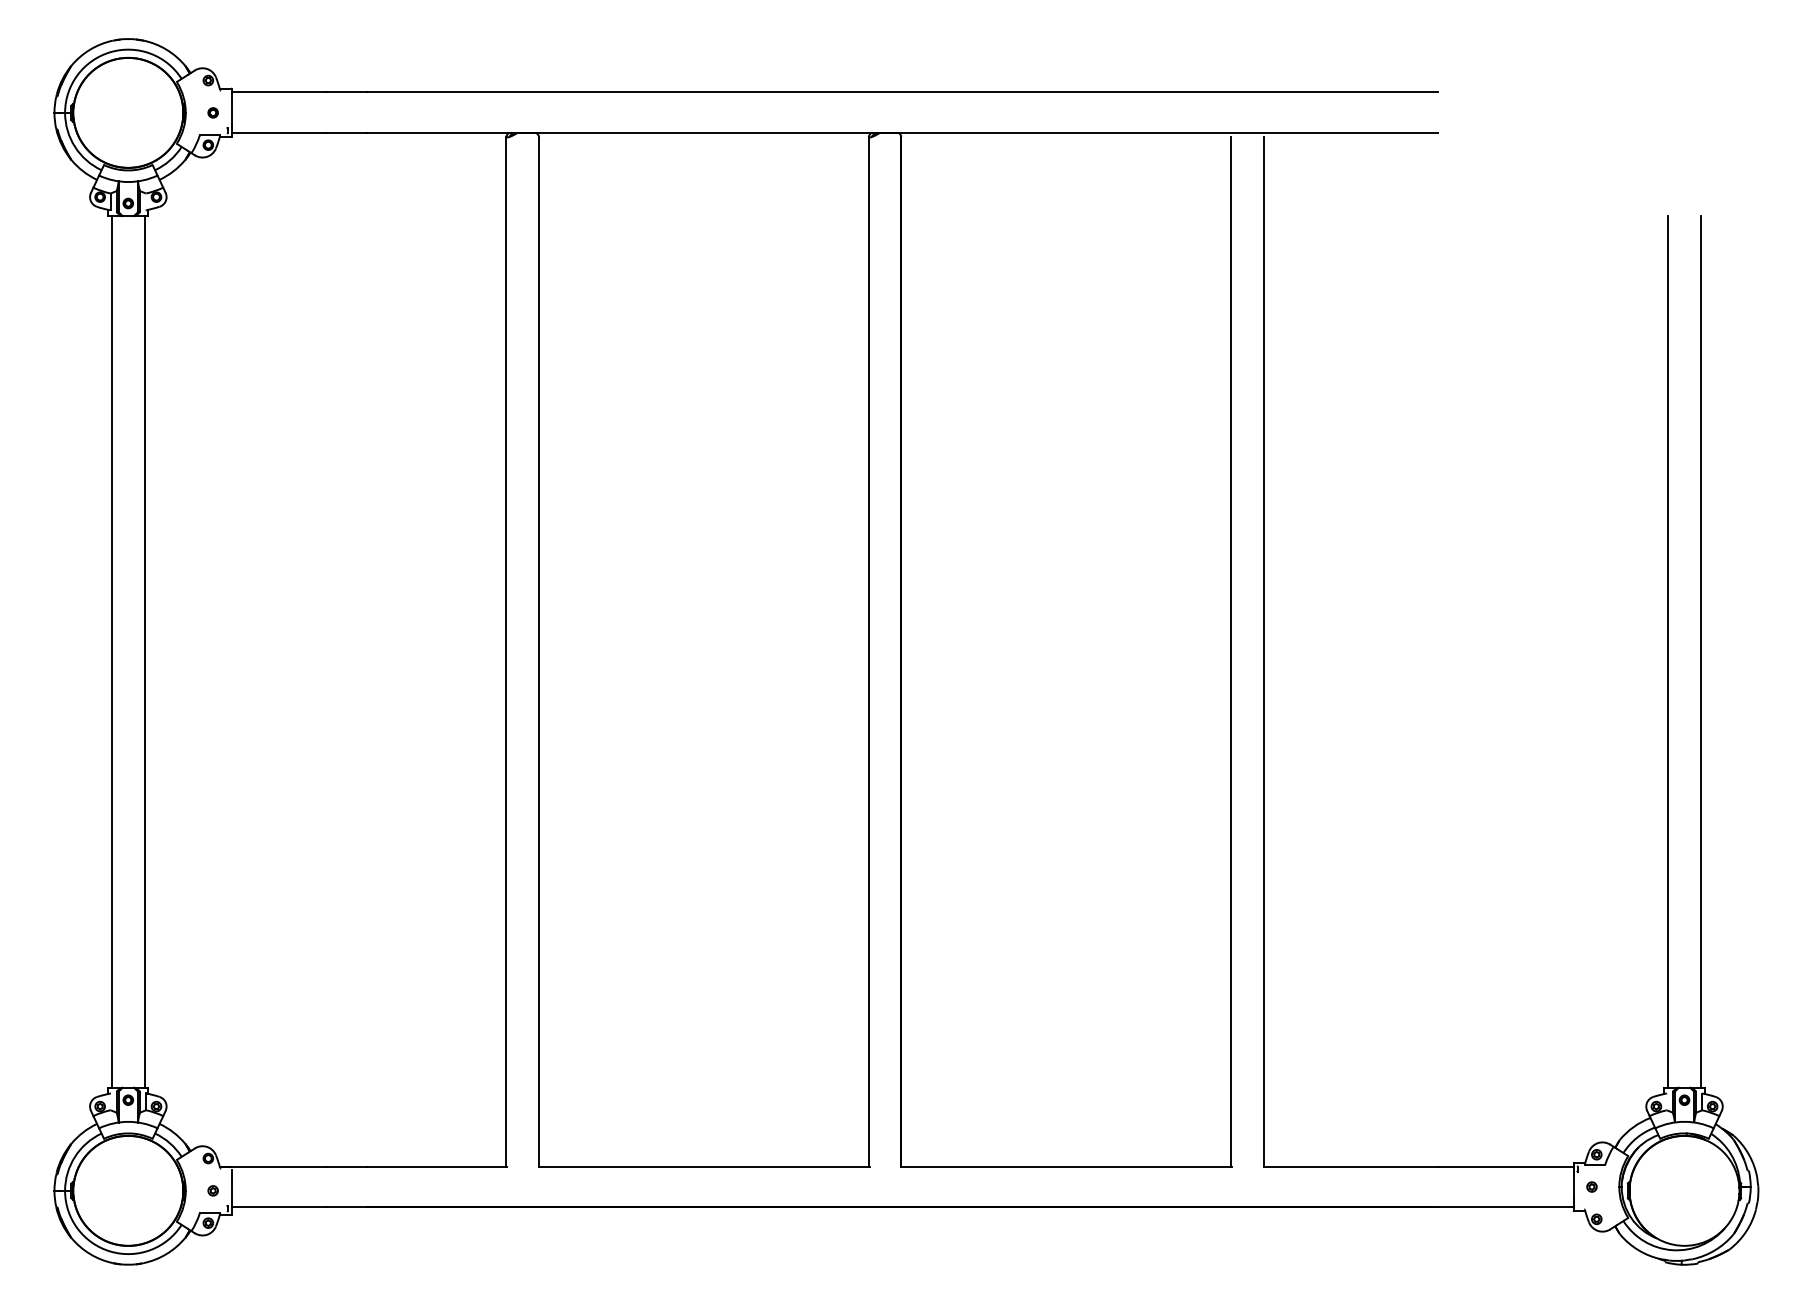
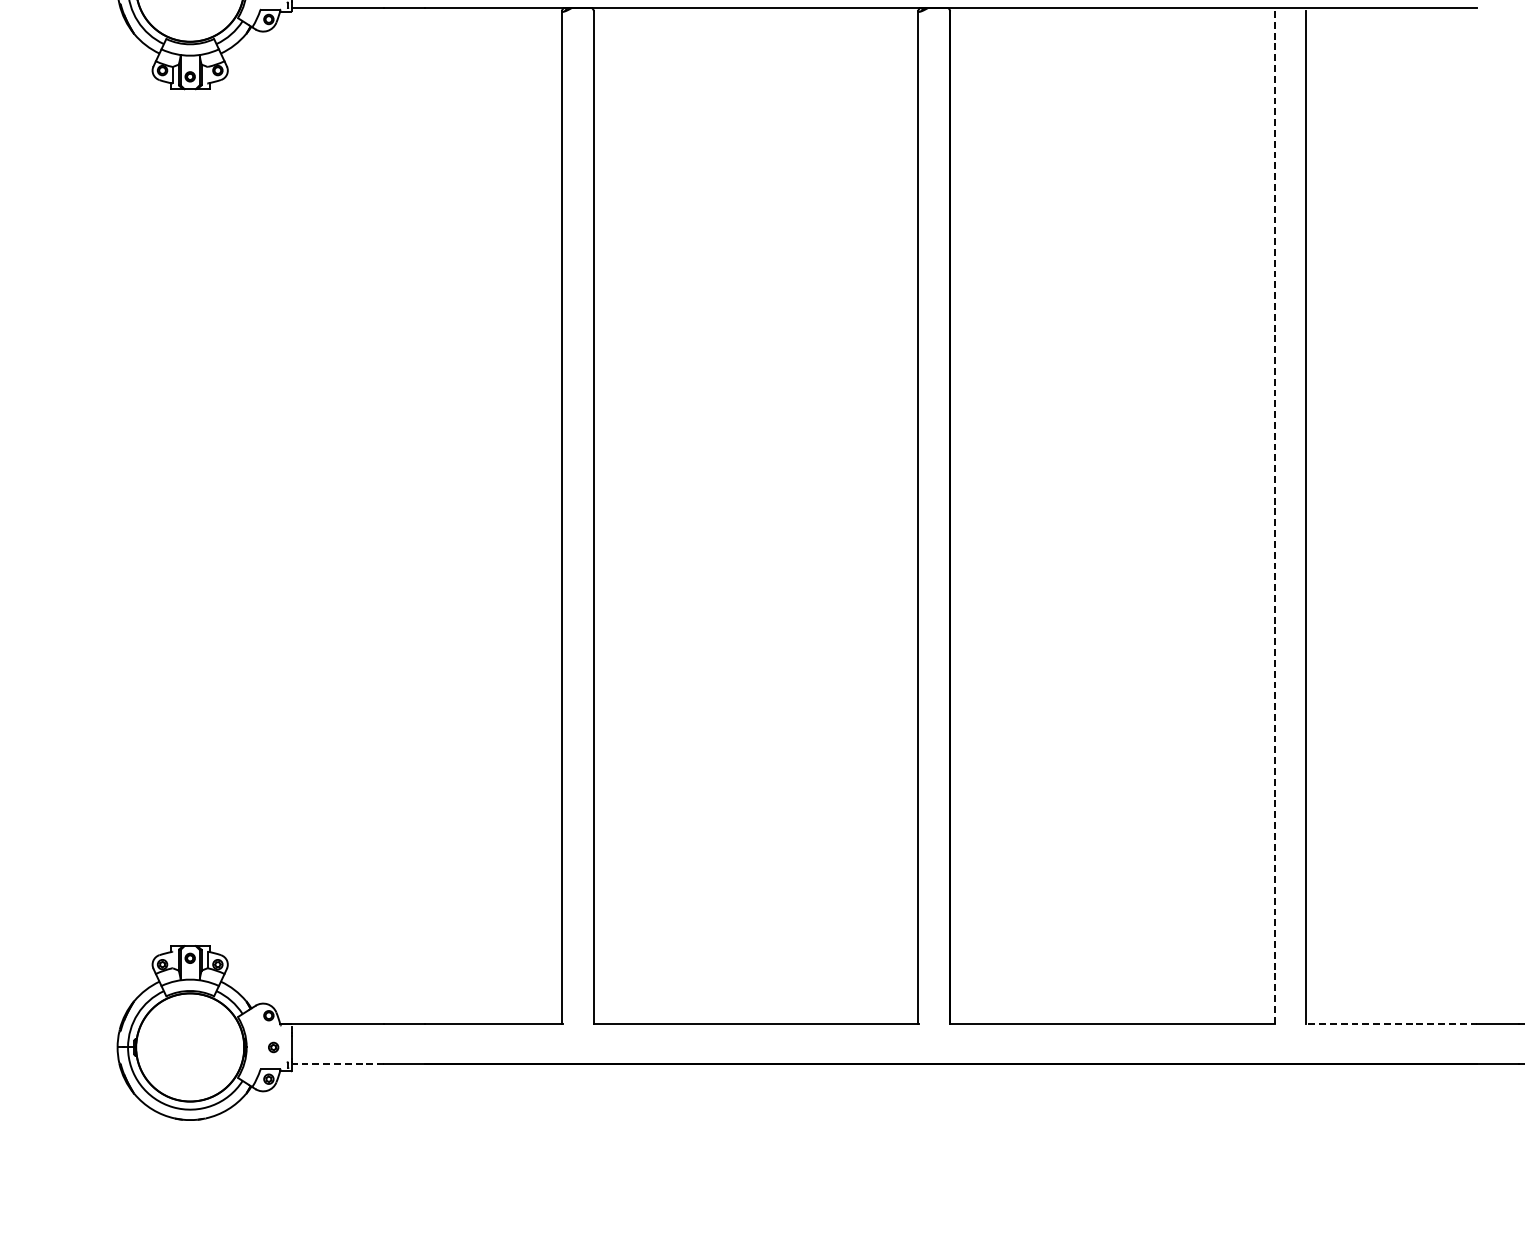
line: (112, 651) -> (174, 517), removed
line: (144, 651) -> (206, 517), removed
line: (1231, 651) -> (1274, 517), solid -> dashed
line: (1350, 1166) -> (1391, 1023), solid -> dashed
line: (278, 1207) -> (337, 1063), solid -> dashed

